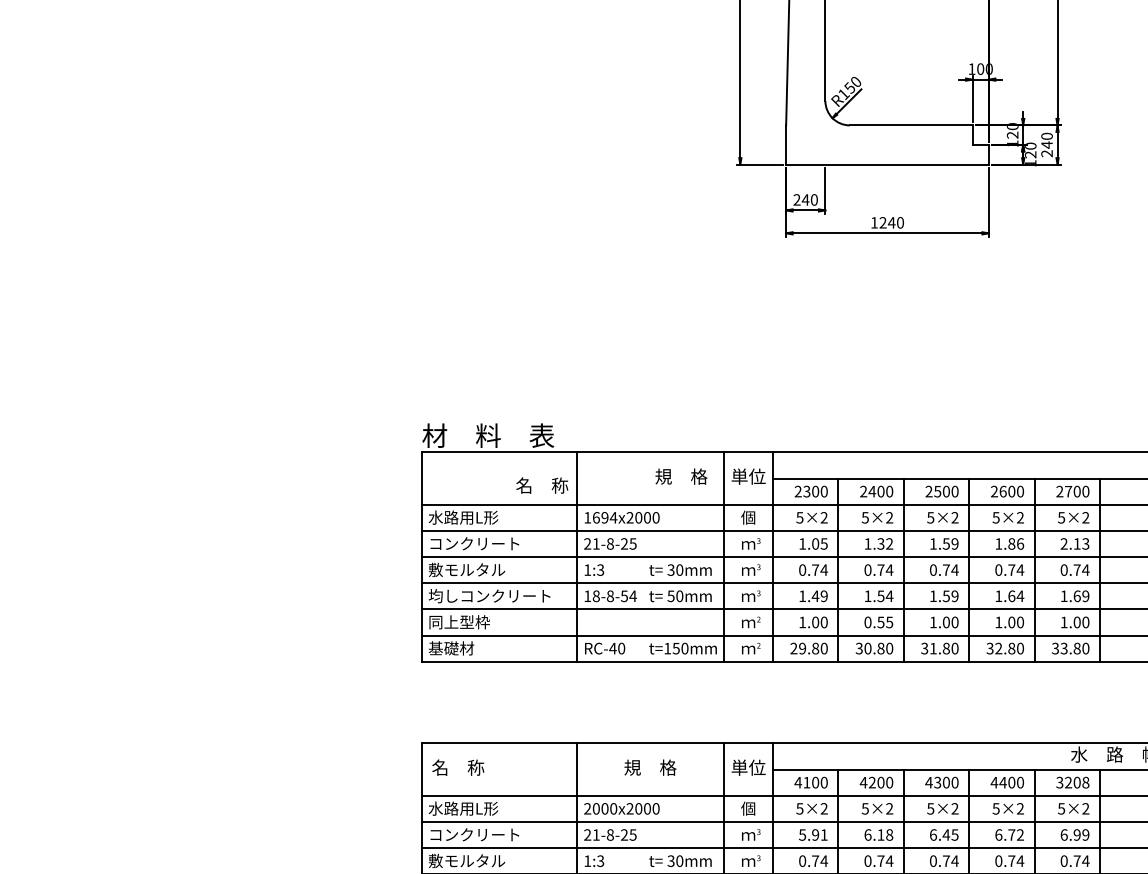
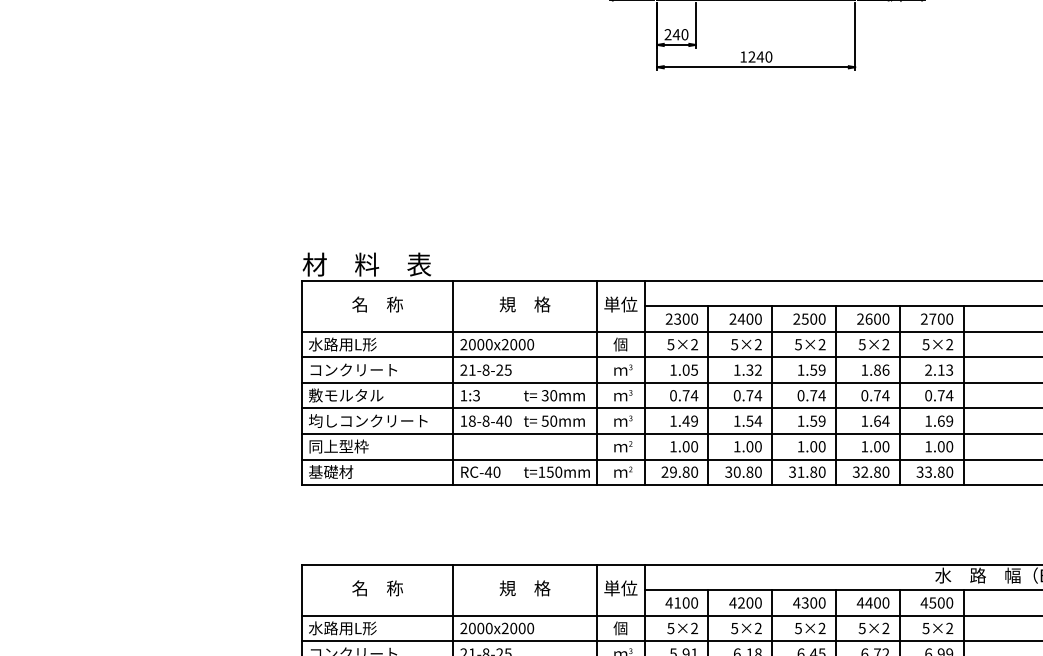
text: (681, 476) -> (525, 304), moved
text: (542, 485) -> (377, 304), moved
text: (600, 517) -> (476, 344), 1694x2000 -> 2000x2000
text: (628, 596) -> (503, 421), 18-8-54 -> 18-8-40
text: (878, 622) -> (747, 446), 0.55 -> 1.00
text: (458, 767) -> (377, 588), moved
text: (1072, 782) -> (936, 602), 3208 -> 4500

